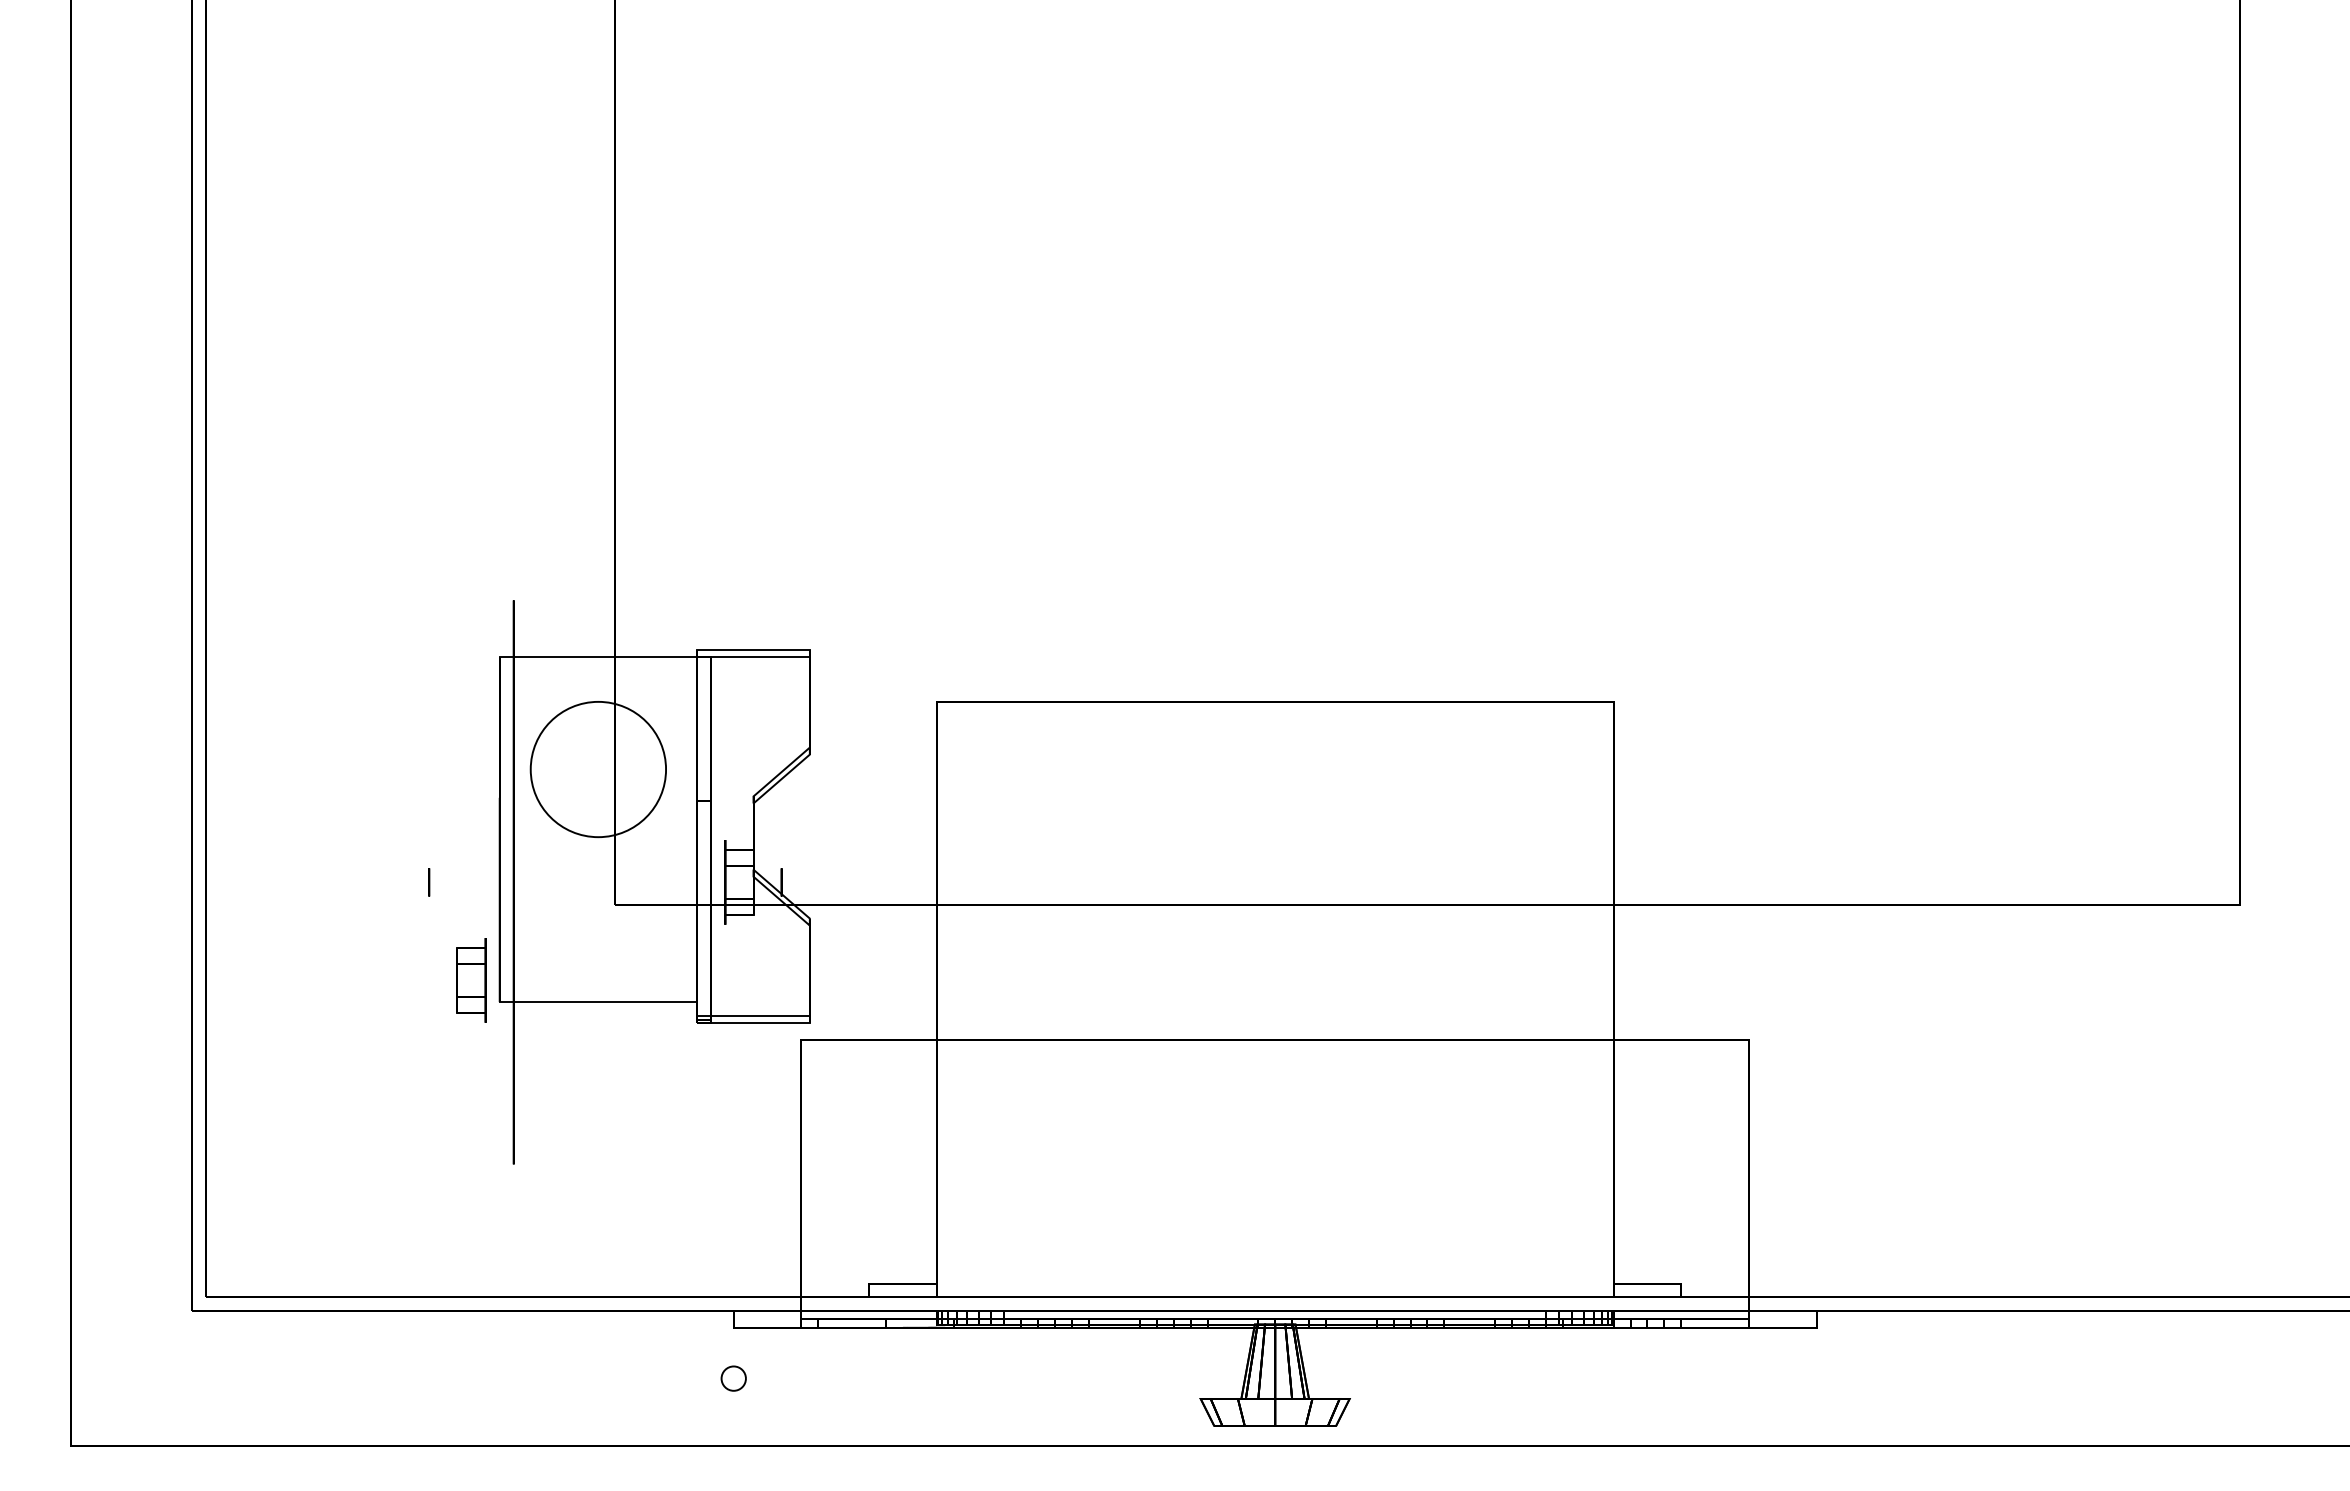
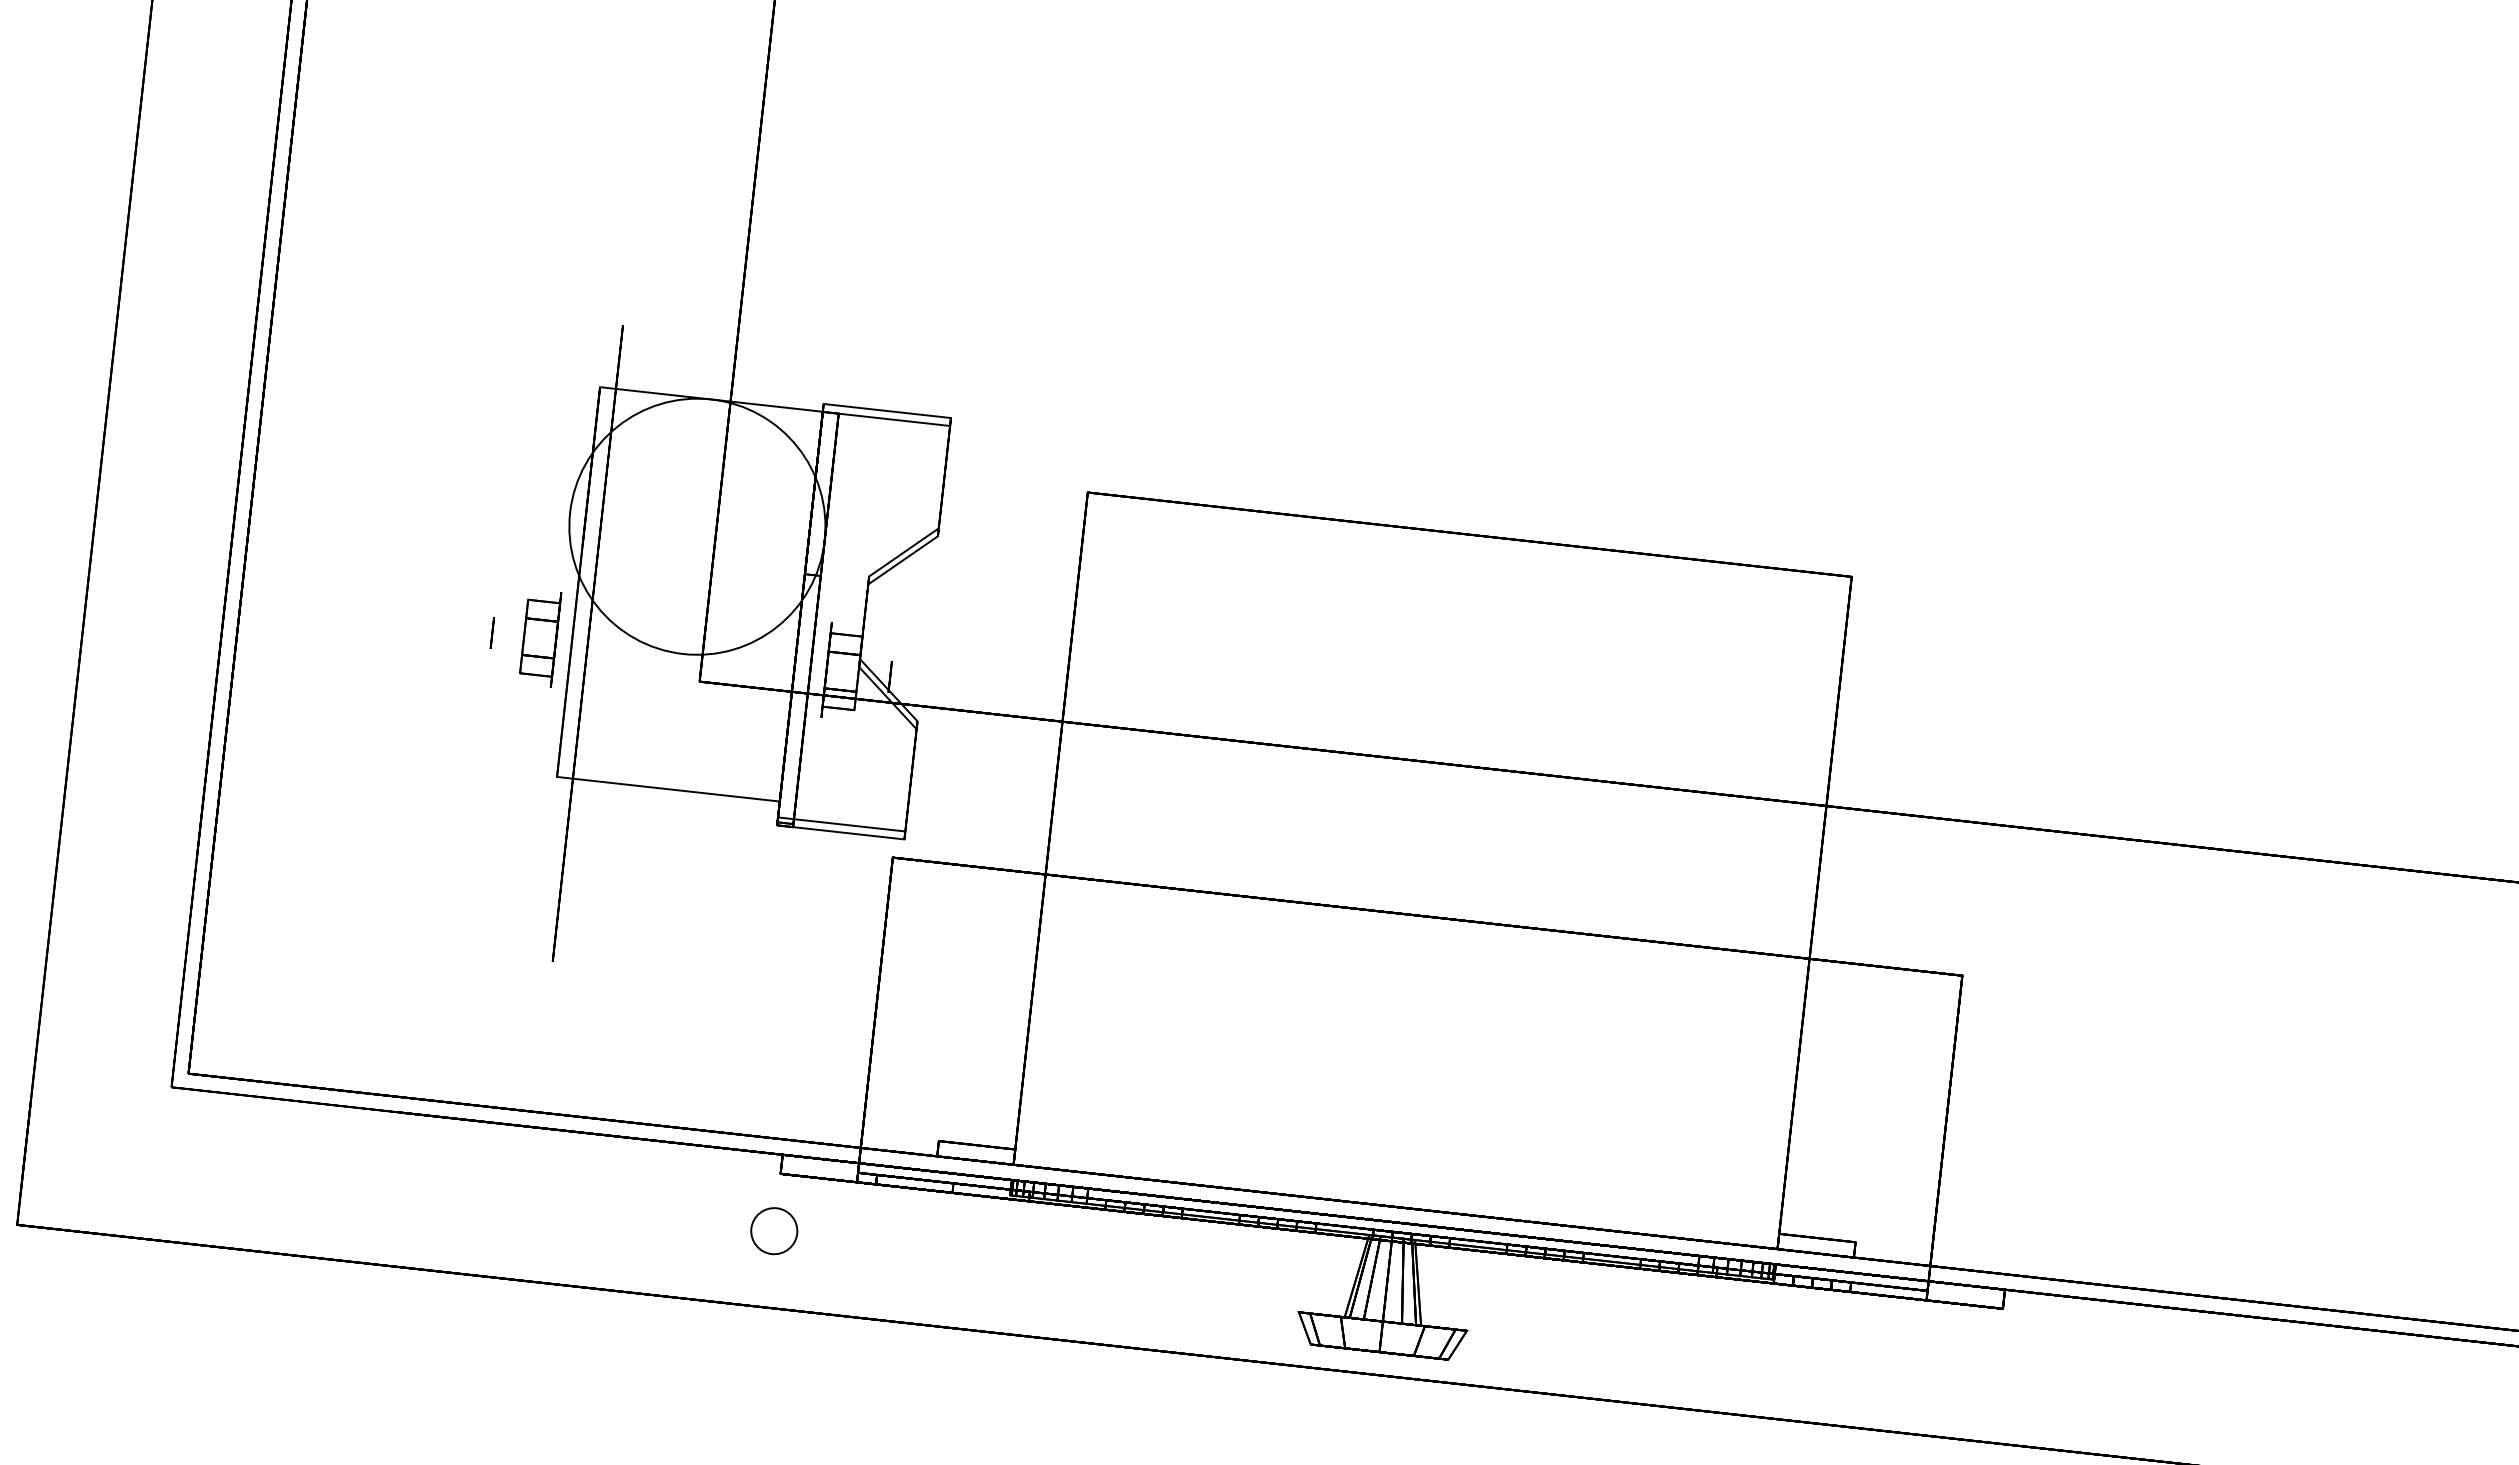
circle: (598, 769) -> (697, 526), size x1.67
part: (471, 980) -> (540, 638), moved
circle: (733, 1378) -> (774, 1230), size x1.67

